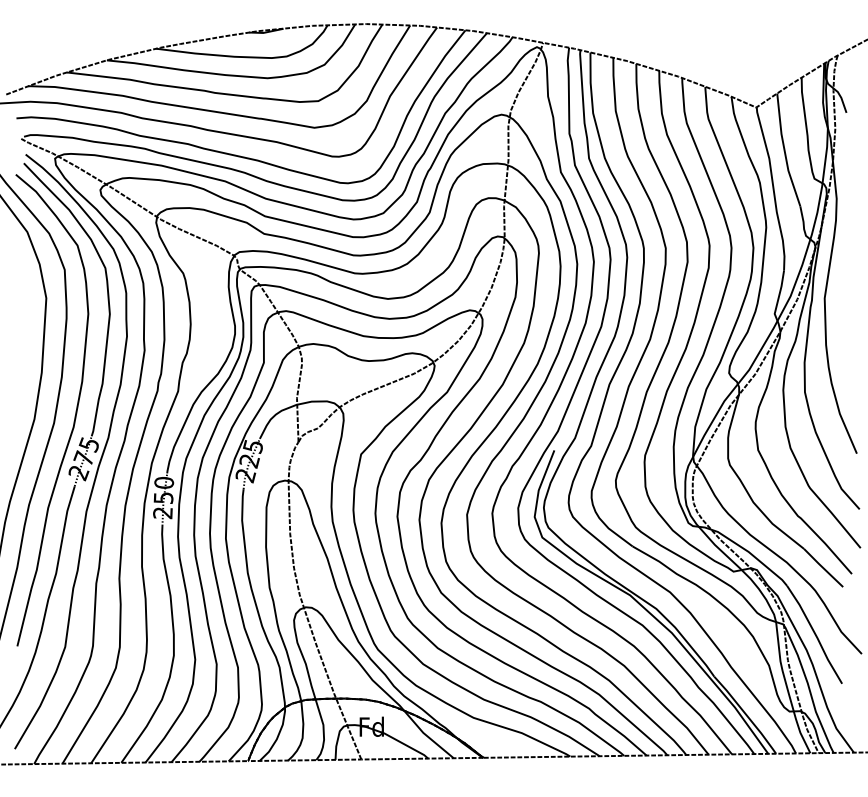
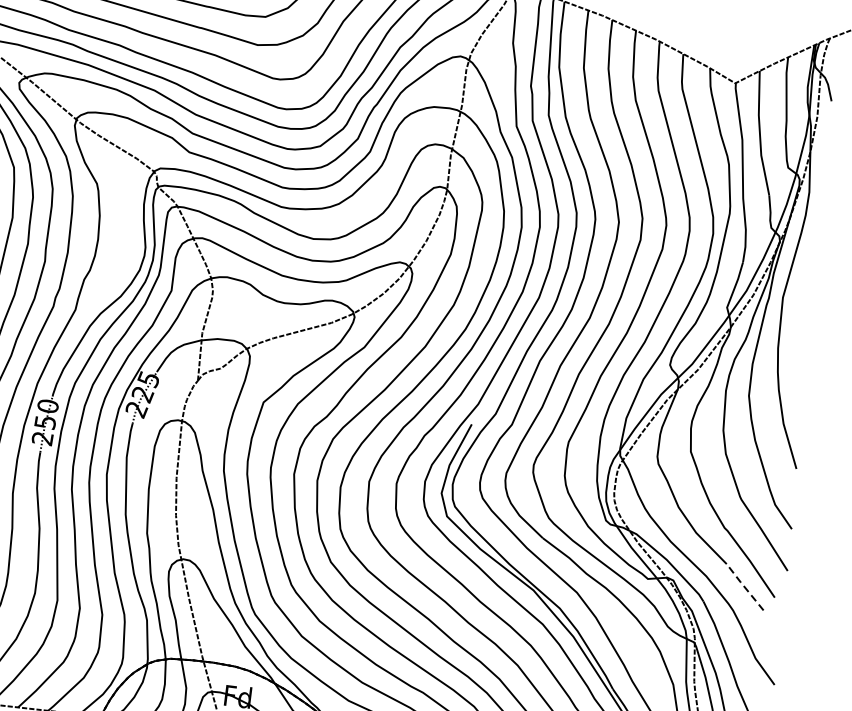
line: (823, 567) -> (745, 586), solid -> dashed

